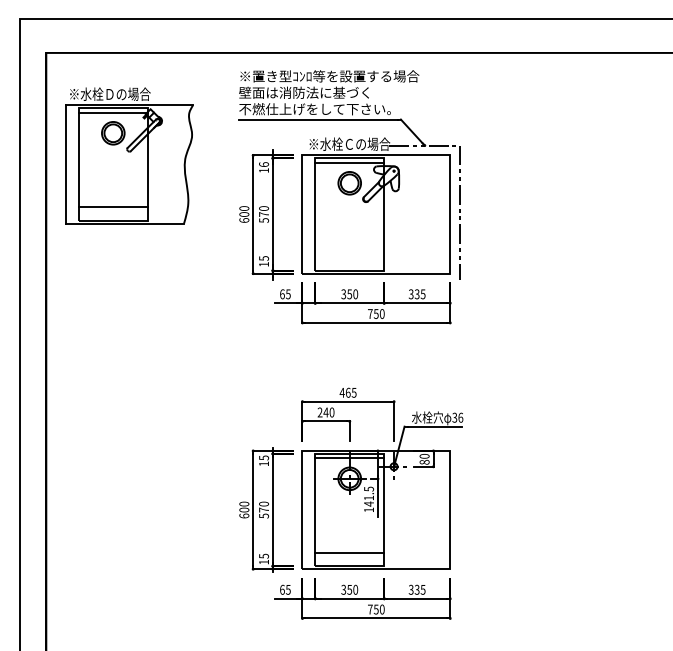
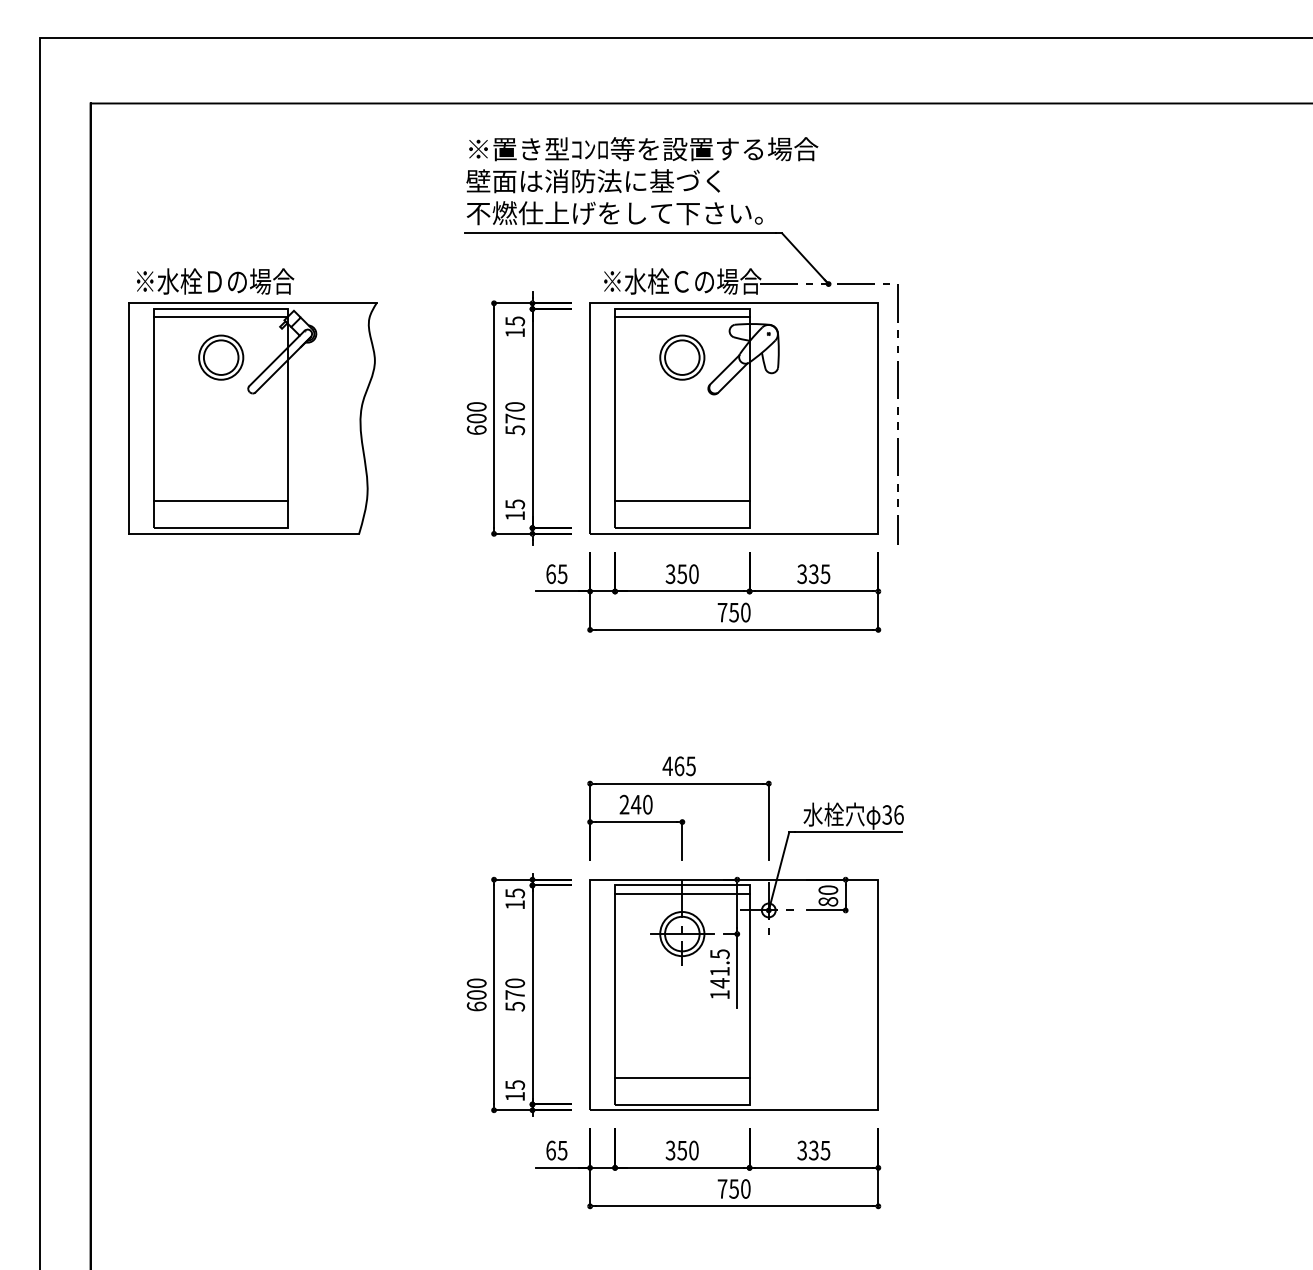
part: (129, 155) -> (252, 400), moved
text: (263, 164) -> (514, 321), 16 -> 15
line: (349, 257) -> (681, 502), added

